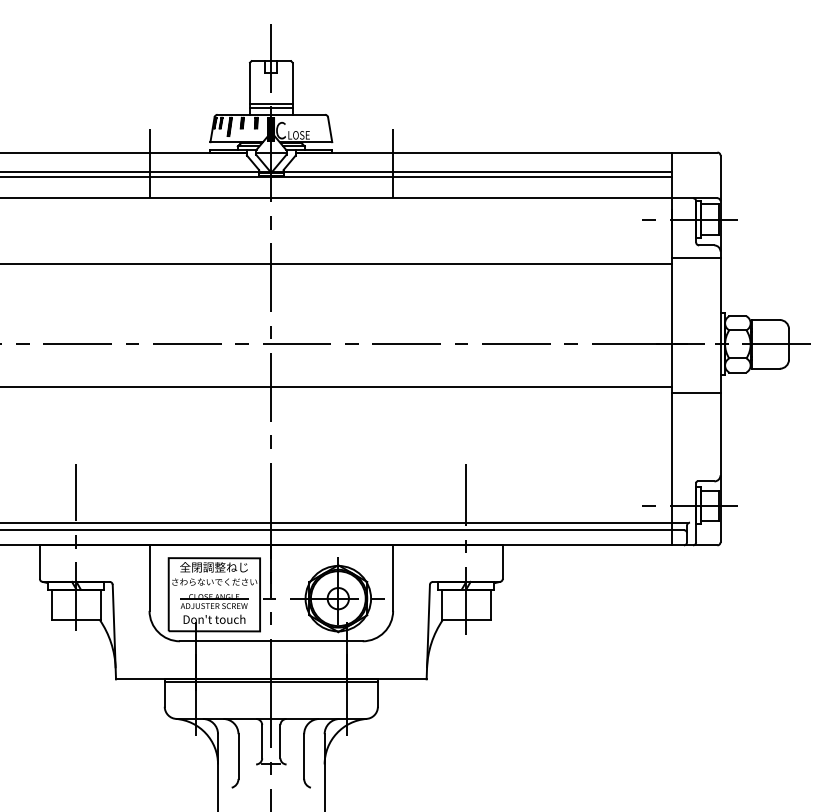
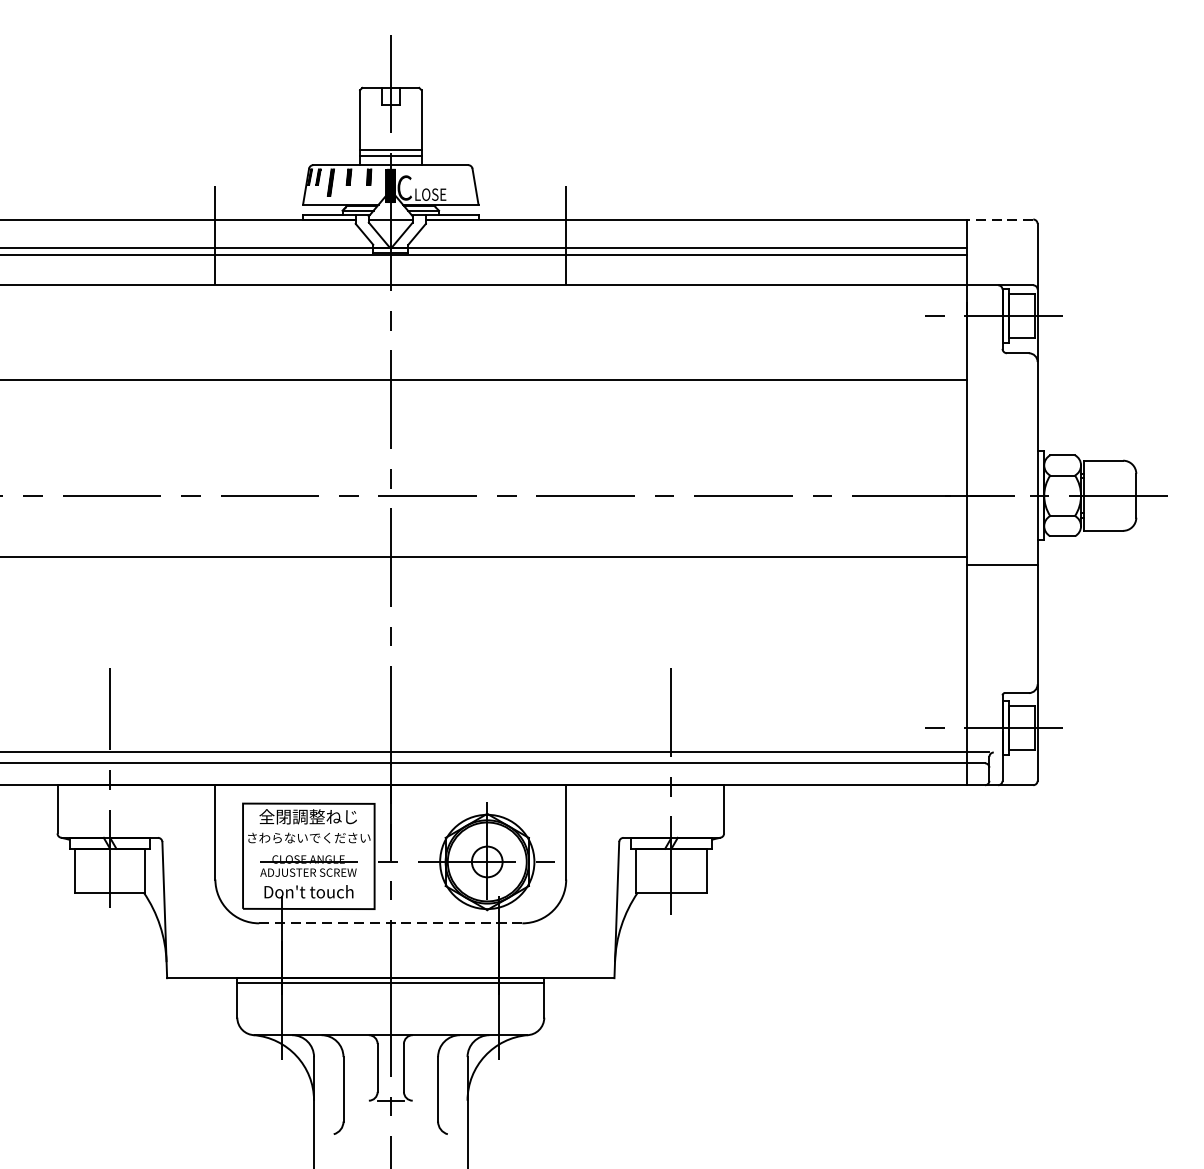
line: (694, 152) -> (1000, 219), solid -> dashed
line: (695, 258) -> (1001, 372), removed
line: (270, 641) -> (389, 923), solid -> dashed

